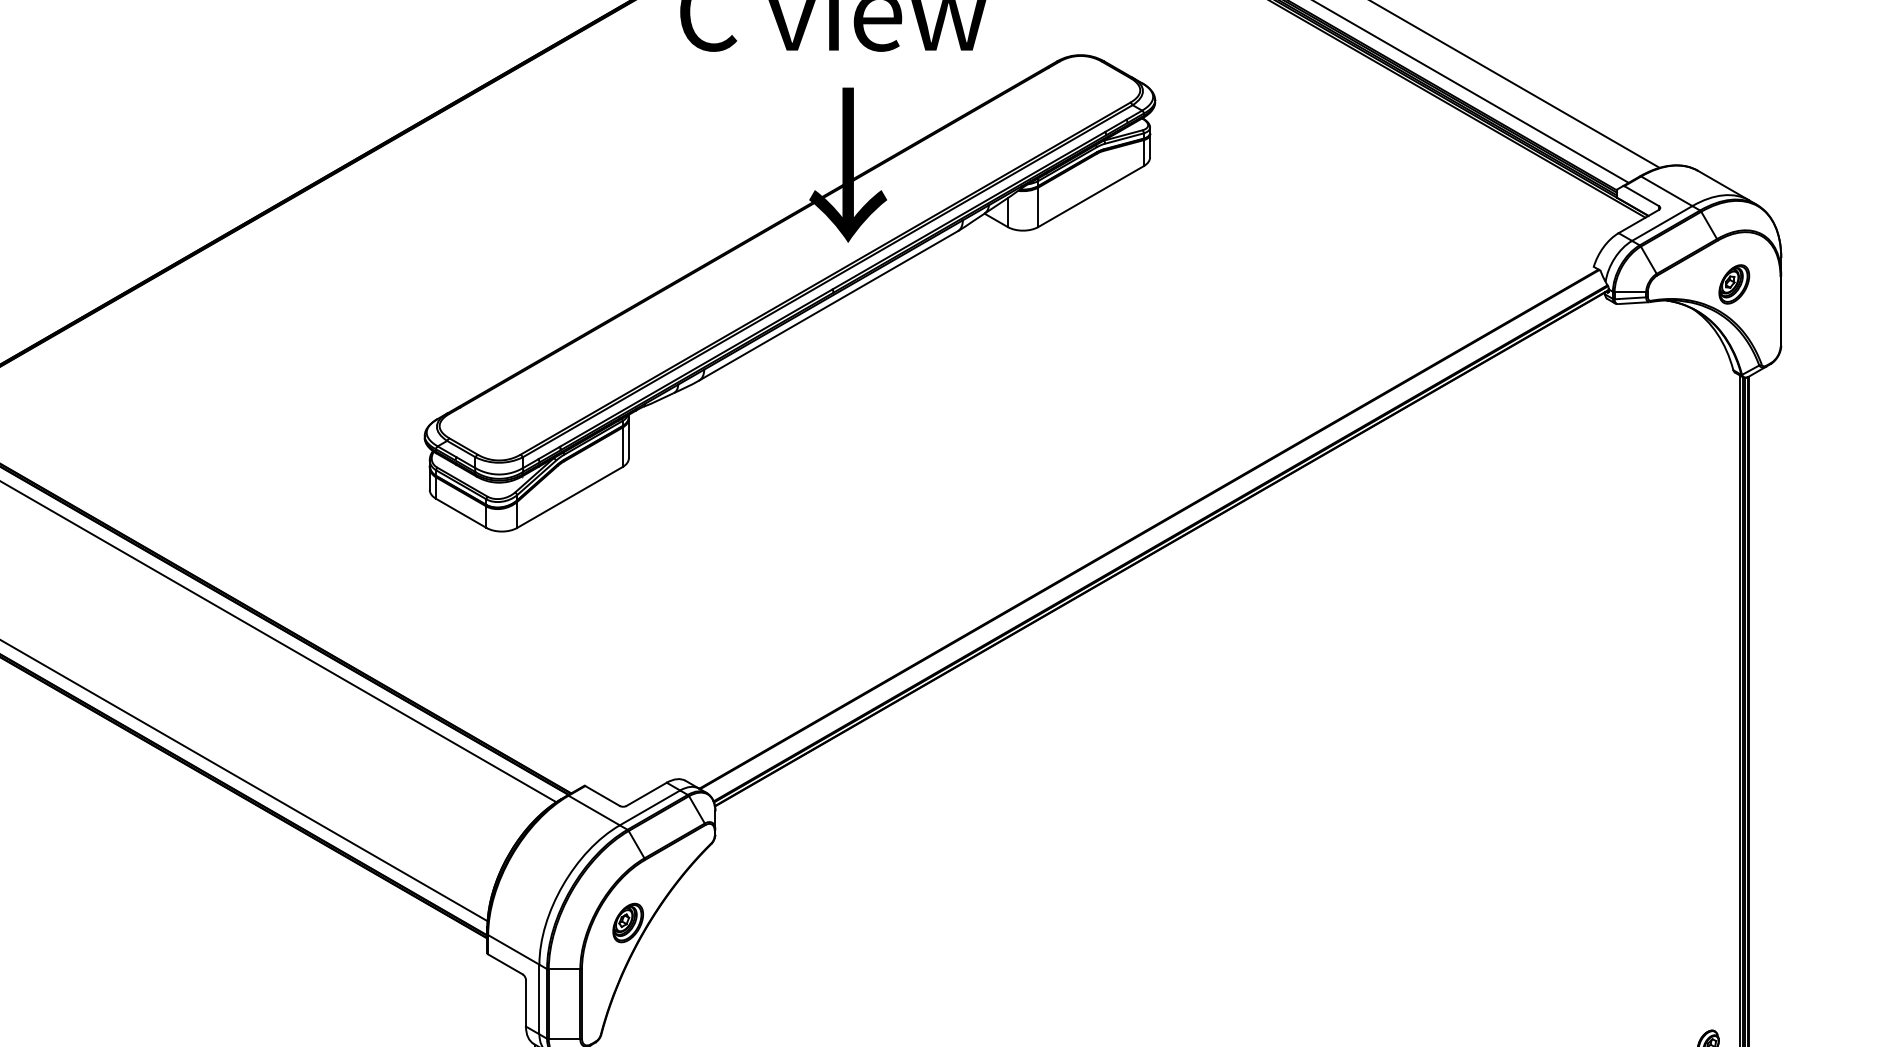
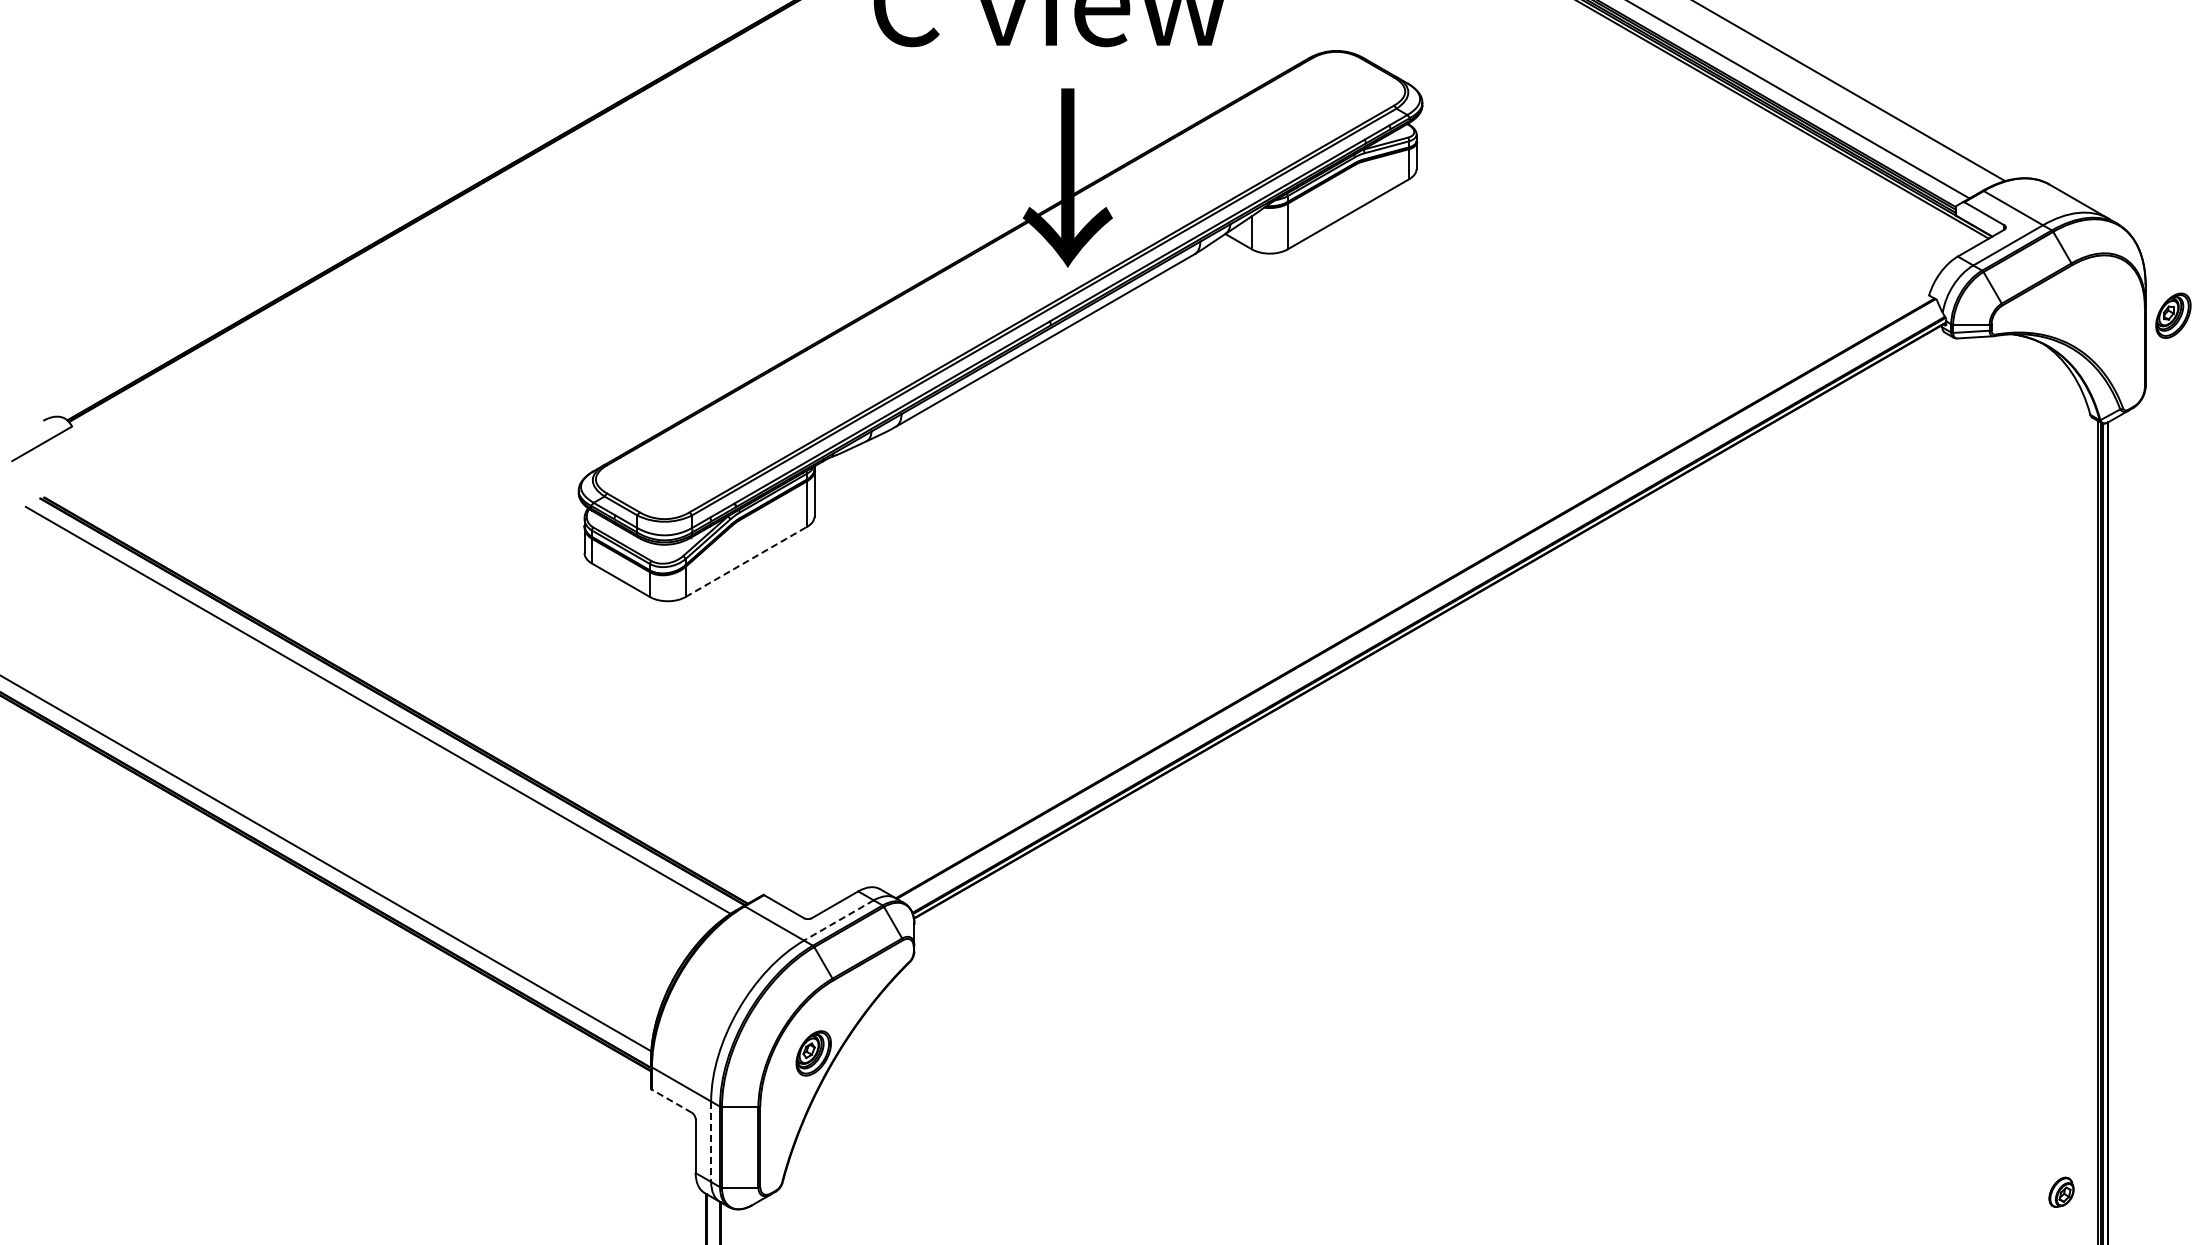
part: (1734, 284) -> (2173, 315), moved
line: (570, 497) -> (746, 561), solid -> dashed
line: (649, 807) -> (838, 920), solid -> dashed
line: (505, 963) -> (671, 1100), solid -> dashed
line: (539, 1000) -> (711, 1142), solid -> dashed

